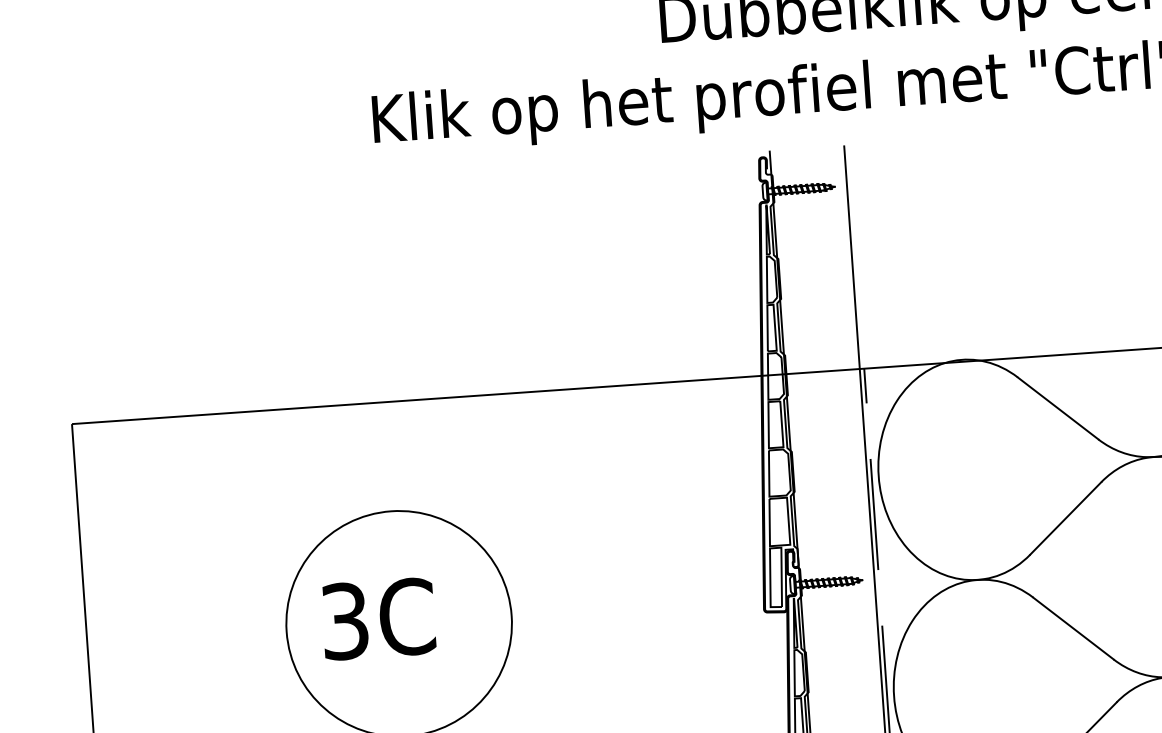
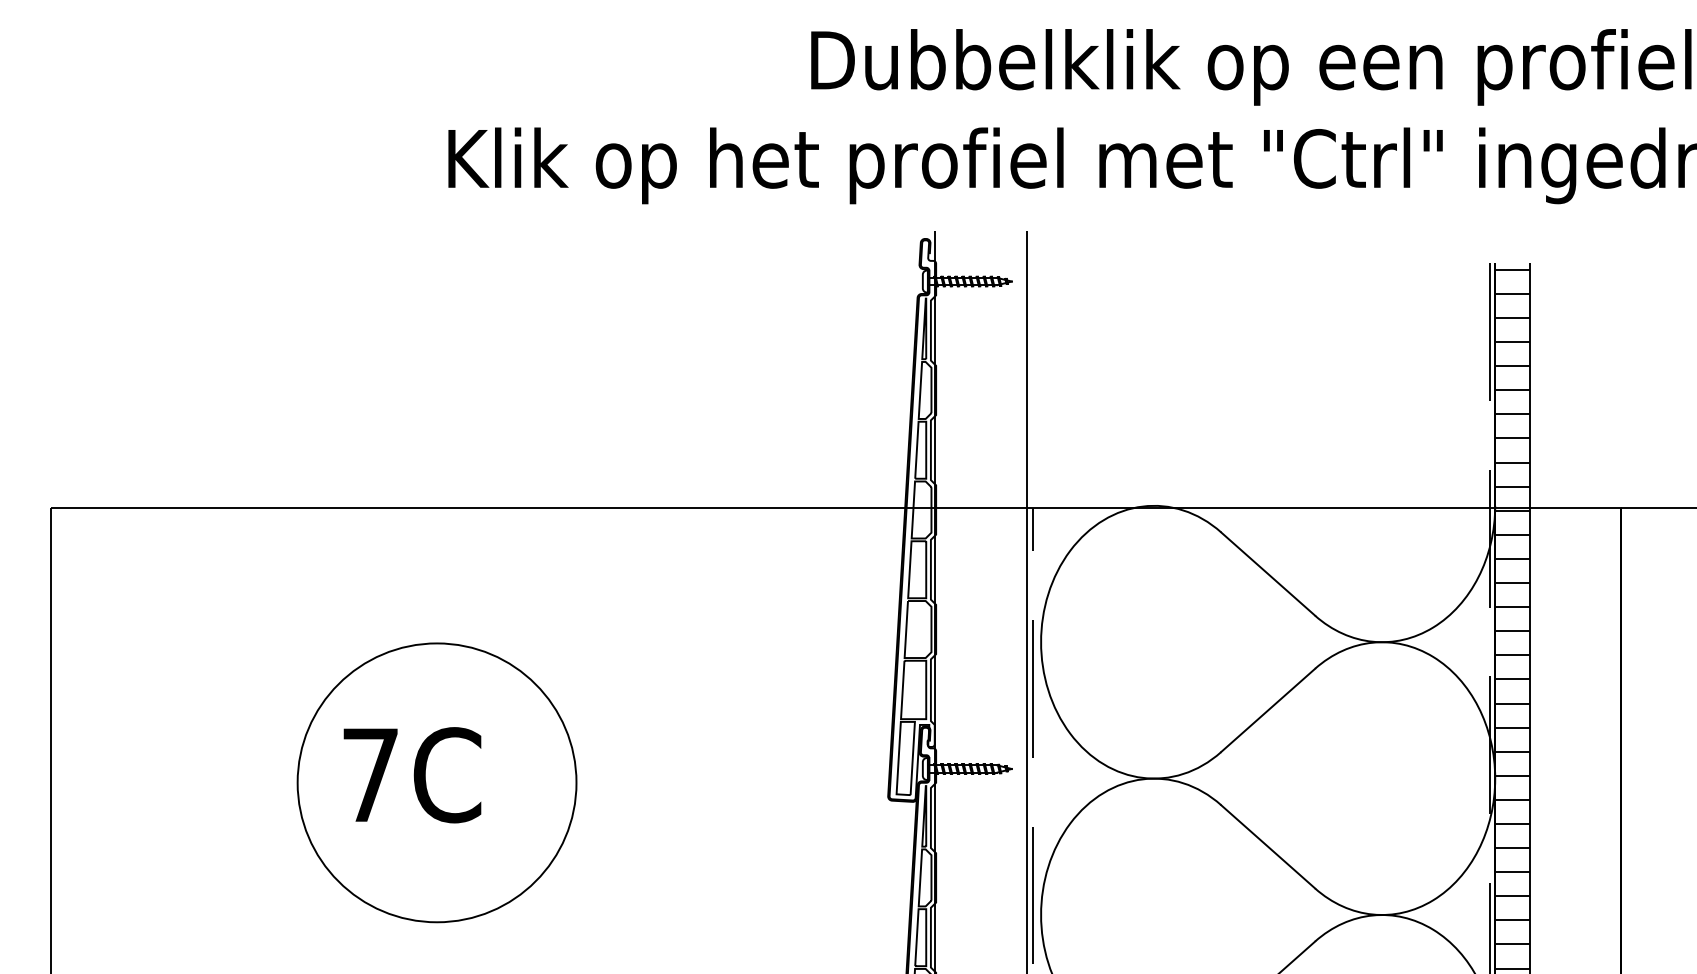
text: (345, 621) -> (370, 775), 3C -> 7C

